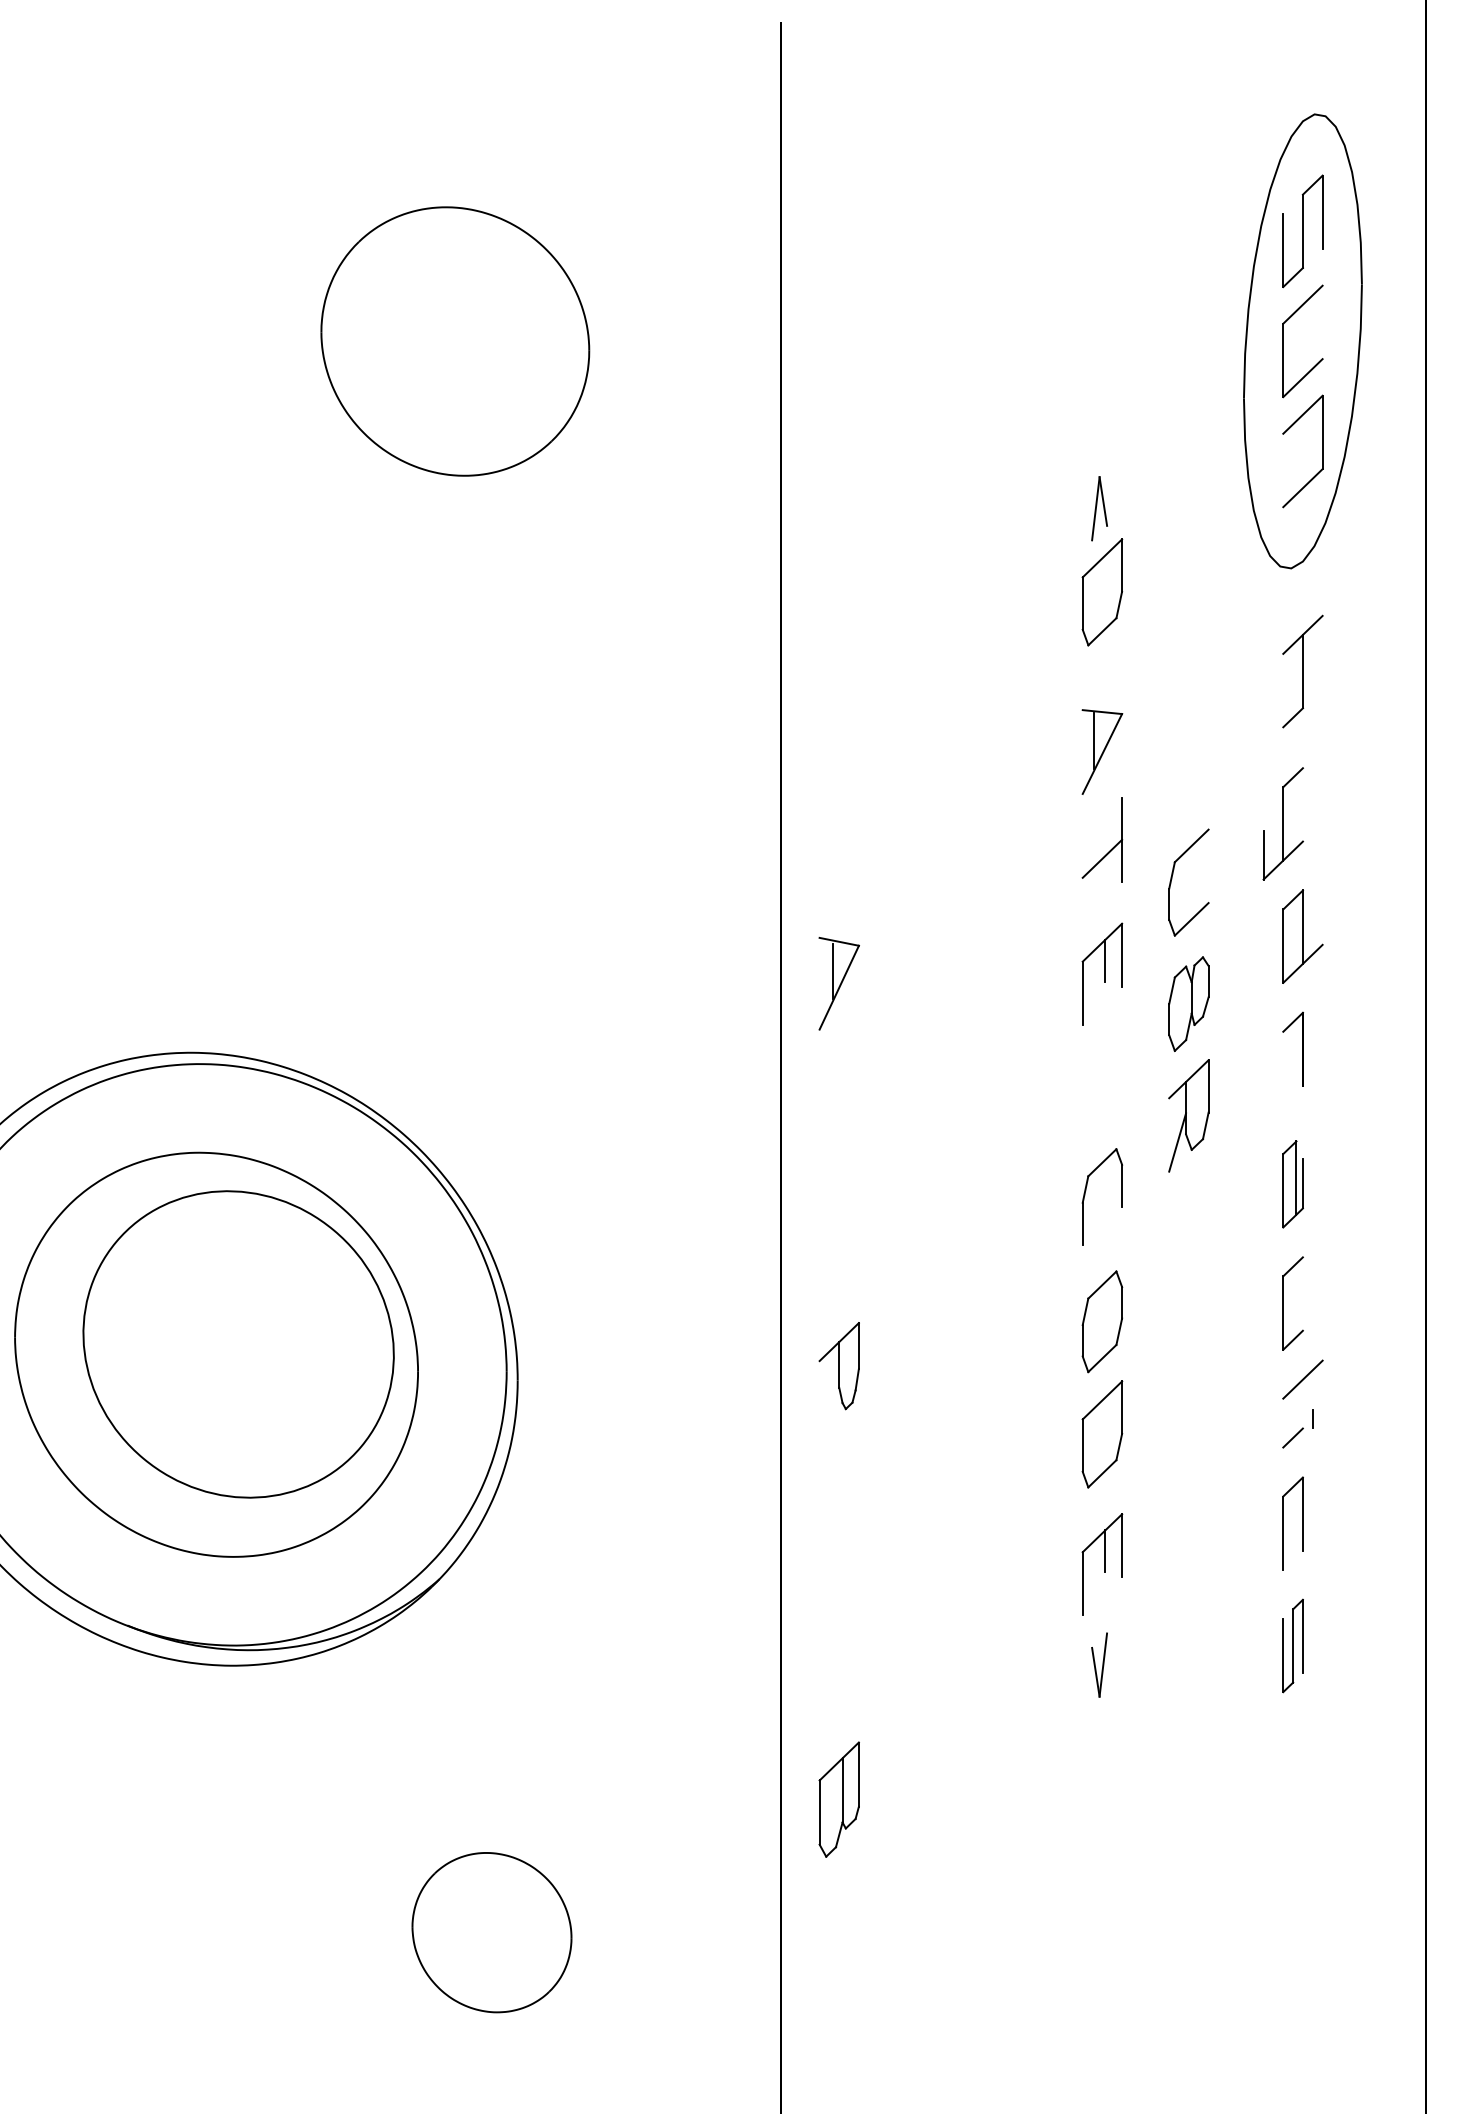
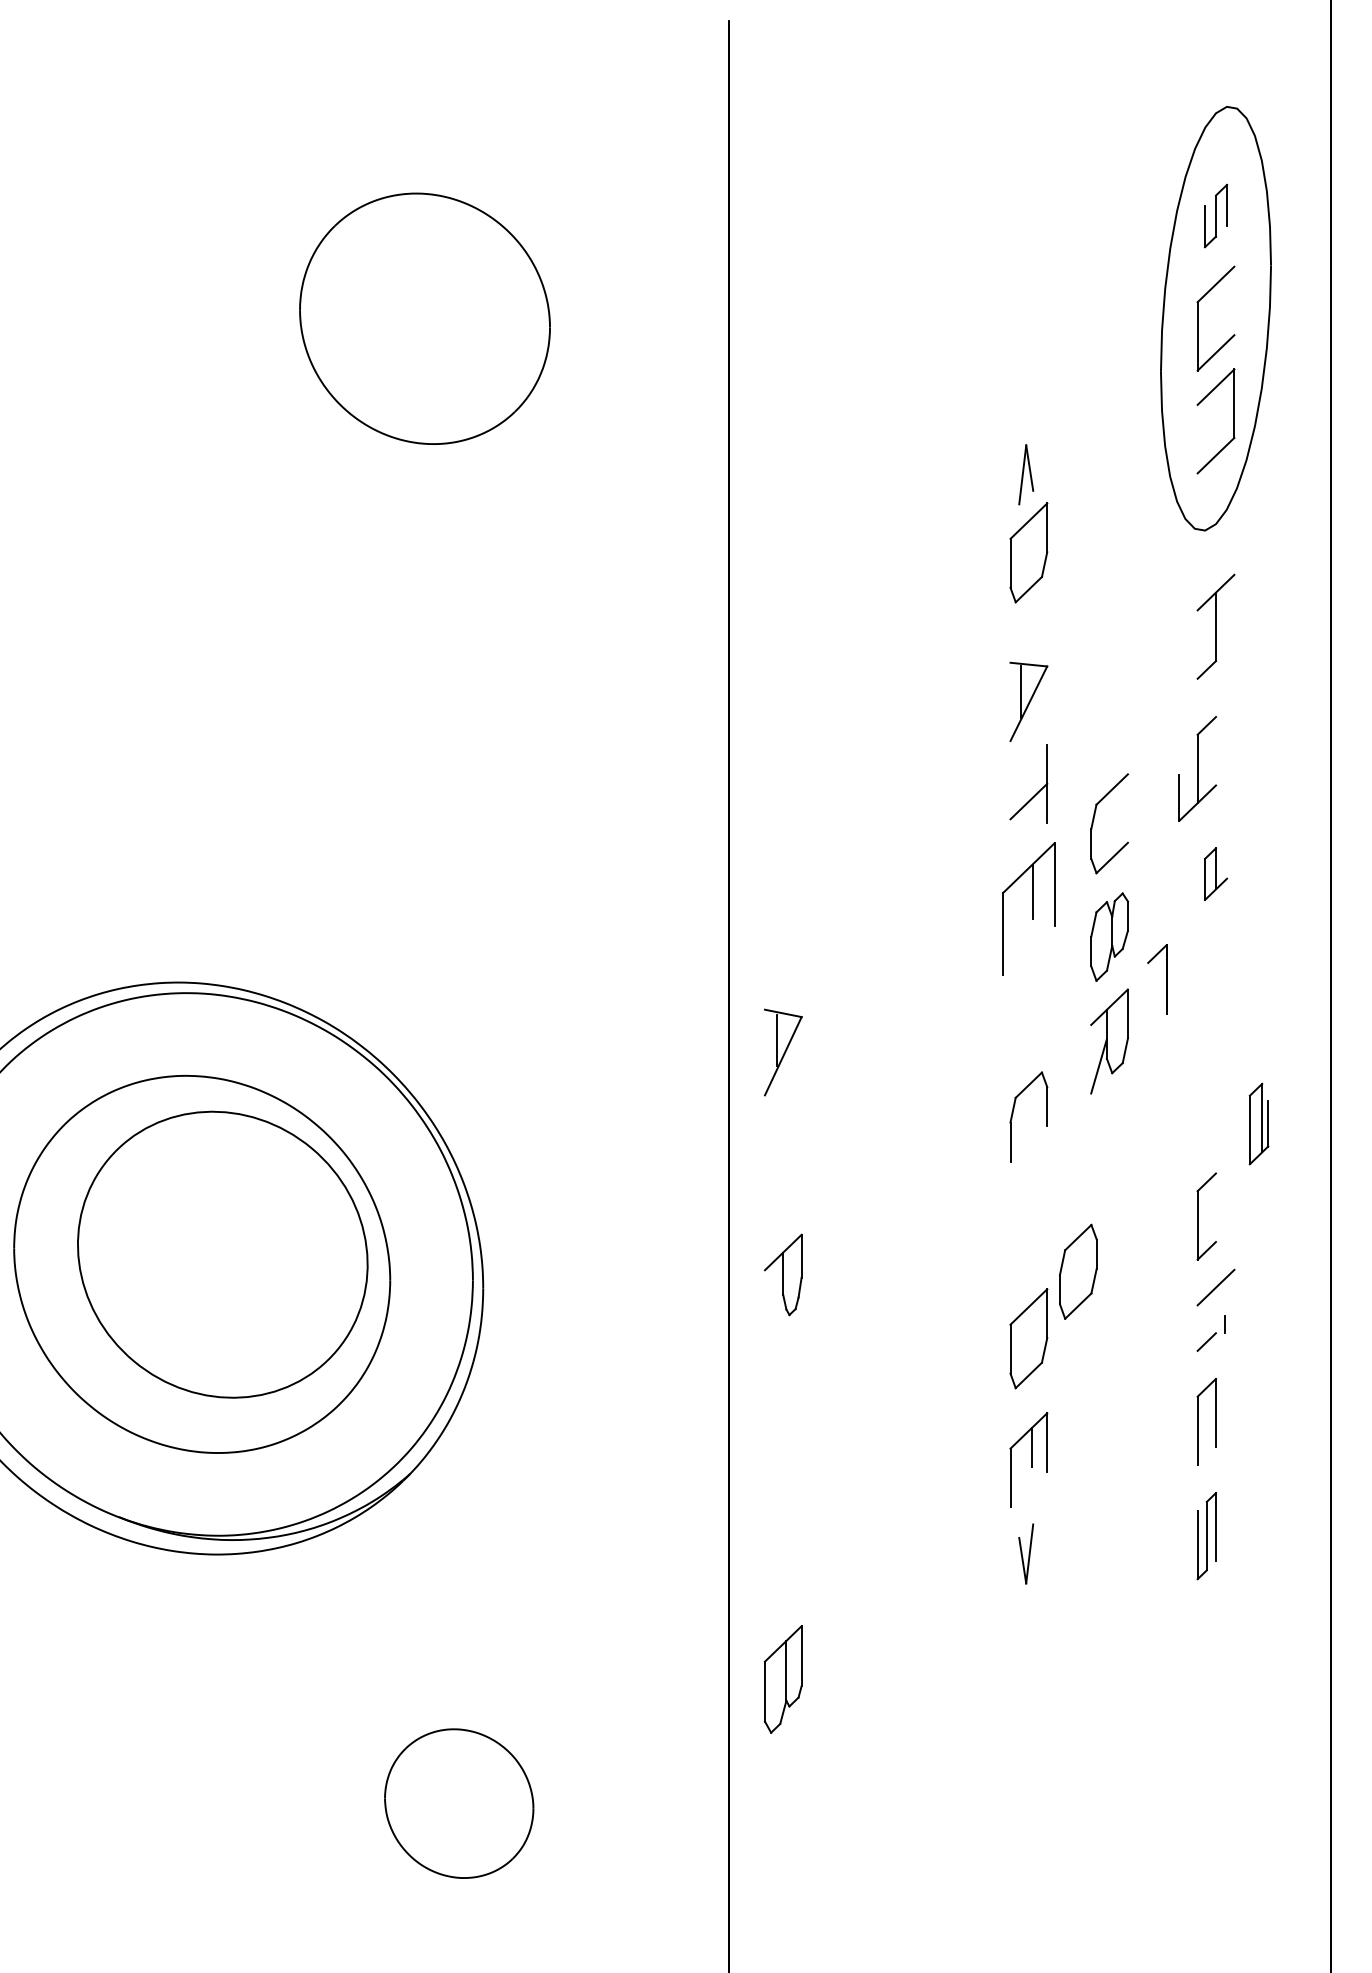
part: (1302, 231) -> (1215, 216), size x0.6
part: (1302, 936) -> (1215, 874), size x0.6
part: (1102, 973) -> (1028, 908), size x1.4
part: (838, 983) -> (782, 1052), moved
part: (1302, 1048) -> (1166, 978), moved
part: (1292, 1184) -> (1258, 1124), moved
part: (1102, 1321) -> (1078, 1271), moved

